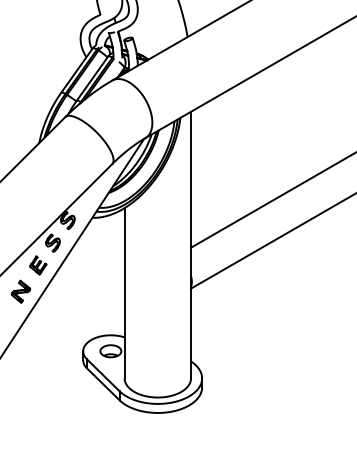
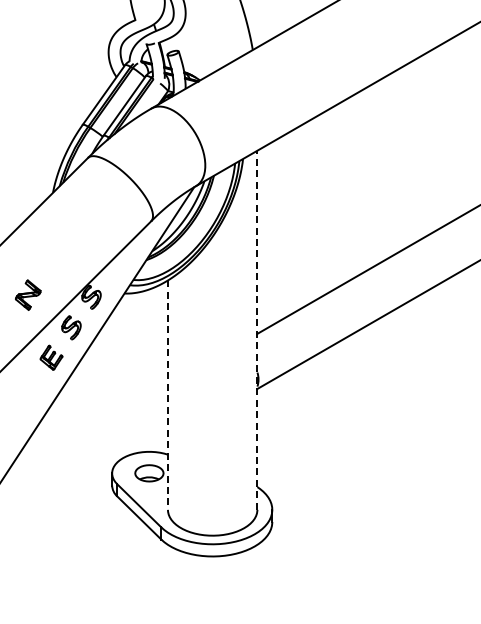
line: (191, 245) -> (257, 330), solid -> dashed
part: (21, 291) -> (28, 294), moved
line: (124, 293) -> (167, 395), solid -> dashed

